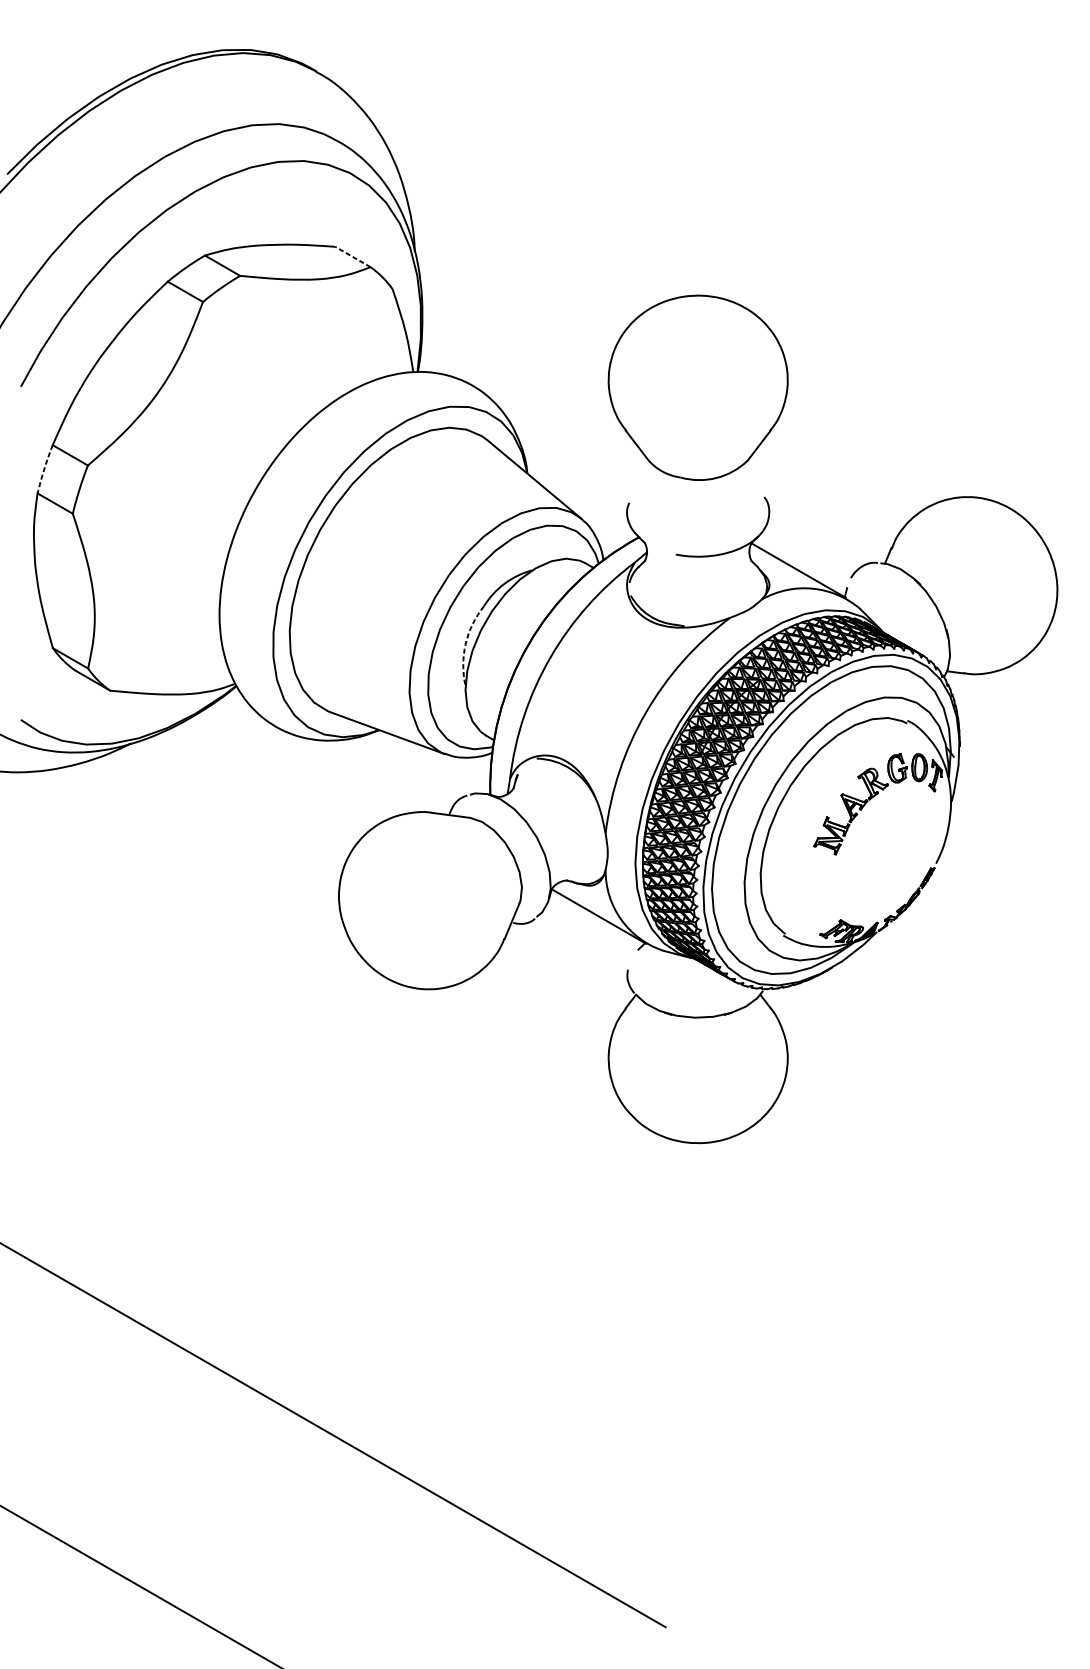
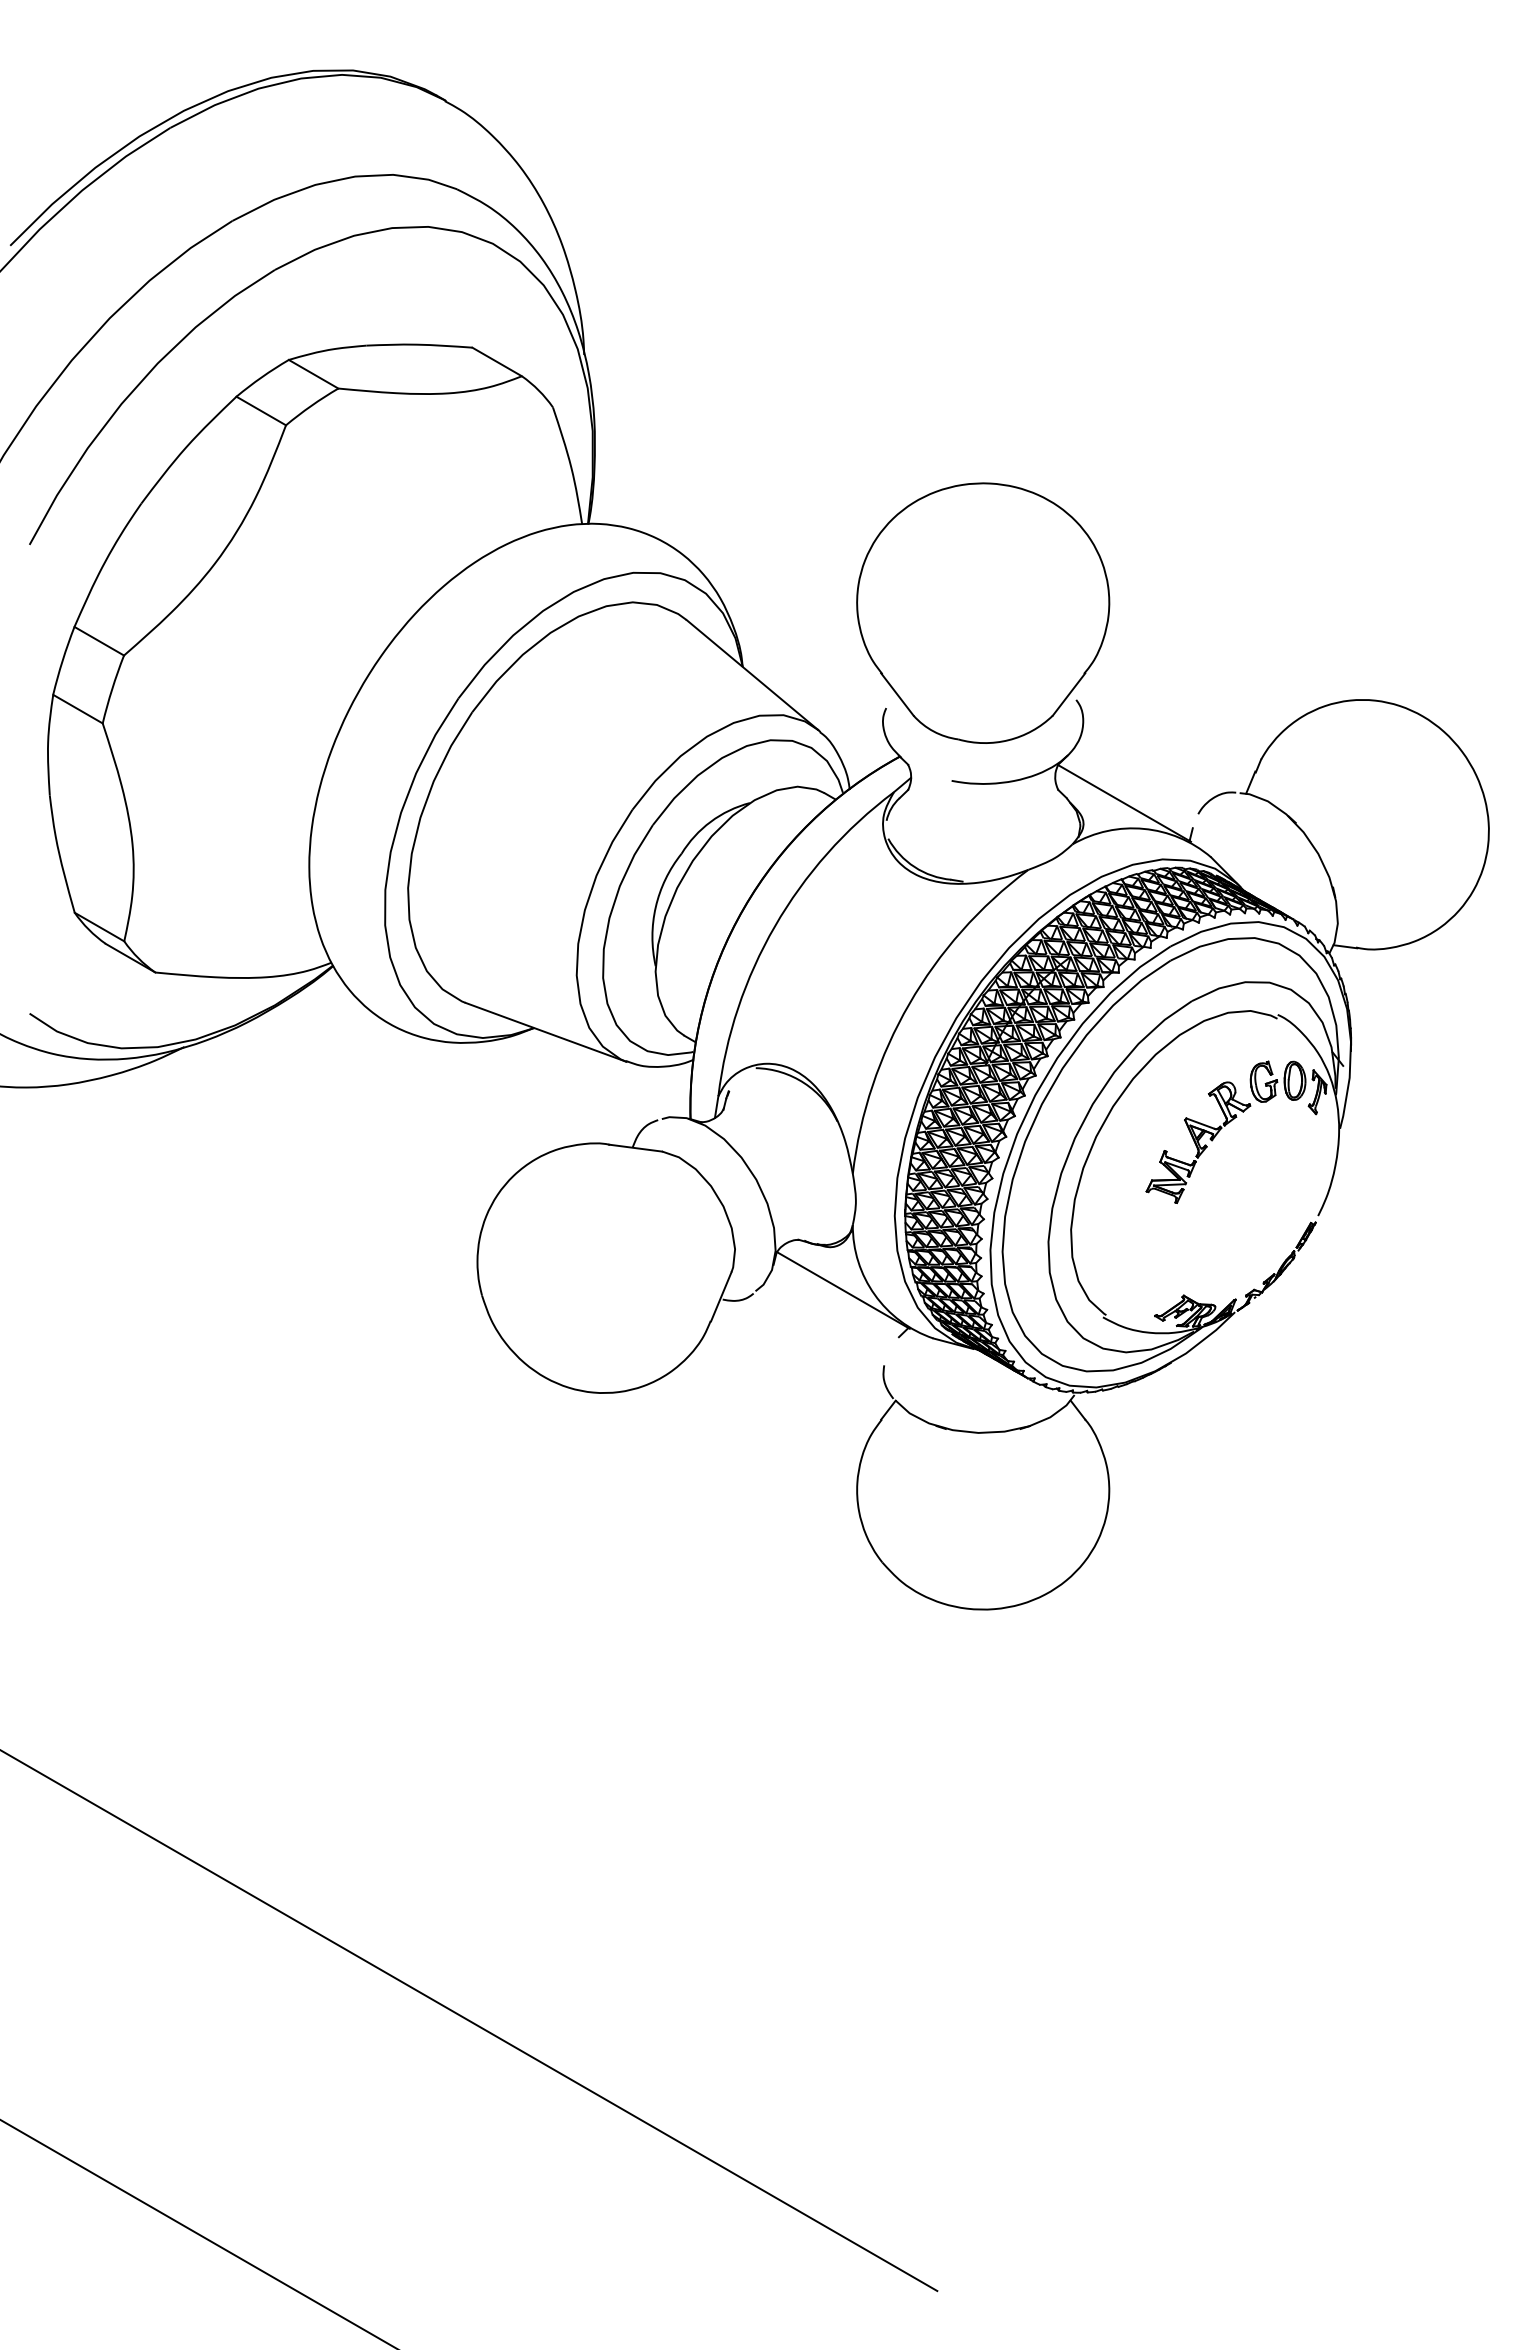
line: (353, 256) -> (497, 361), dashed -> solid
part: (698, 387) -> (983, 612), moved
arc: (44, 469) -> (62, 660), dashed -> solid
arc: (465, 644) -> (655, 907), dashed -> solid

